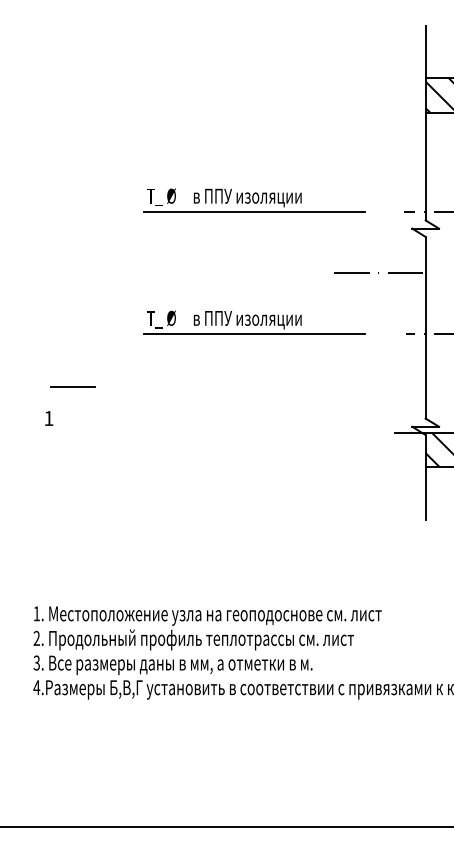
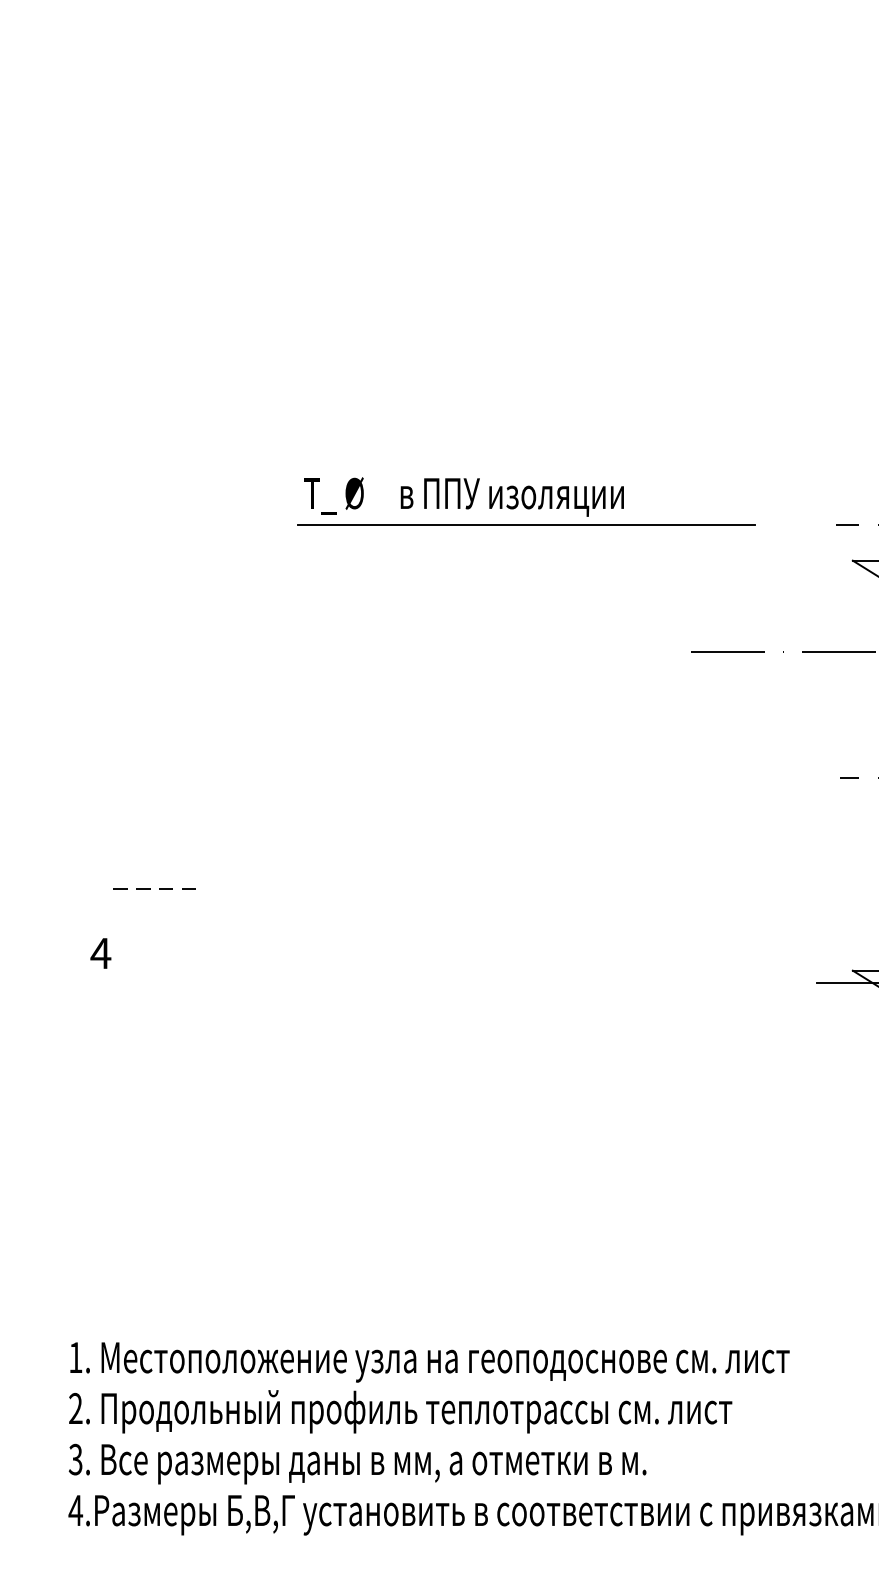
part: (254, 322) -> (526, 754), removed
line: (73, 387) -> (151, 889), solid -> dashed
text: (48, 418) -> (100, 953), 1 -> 4

